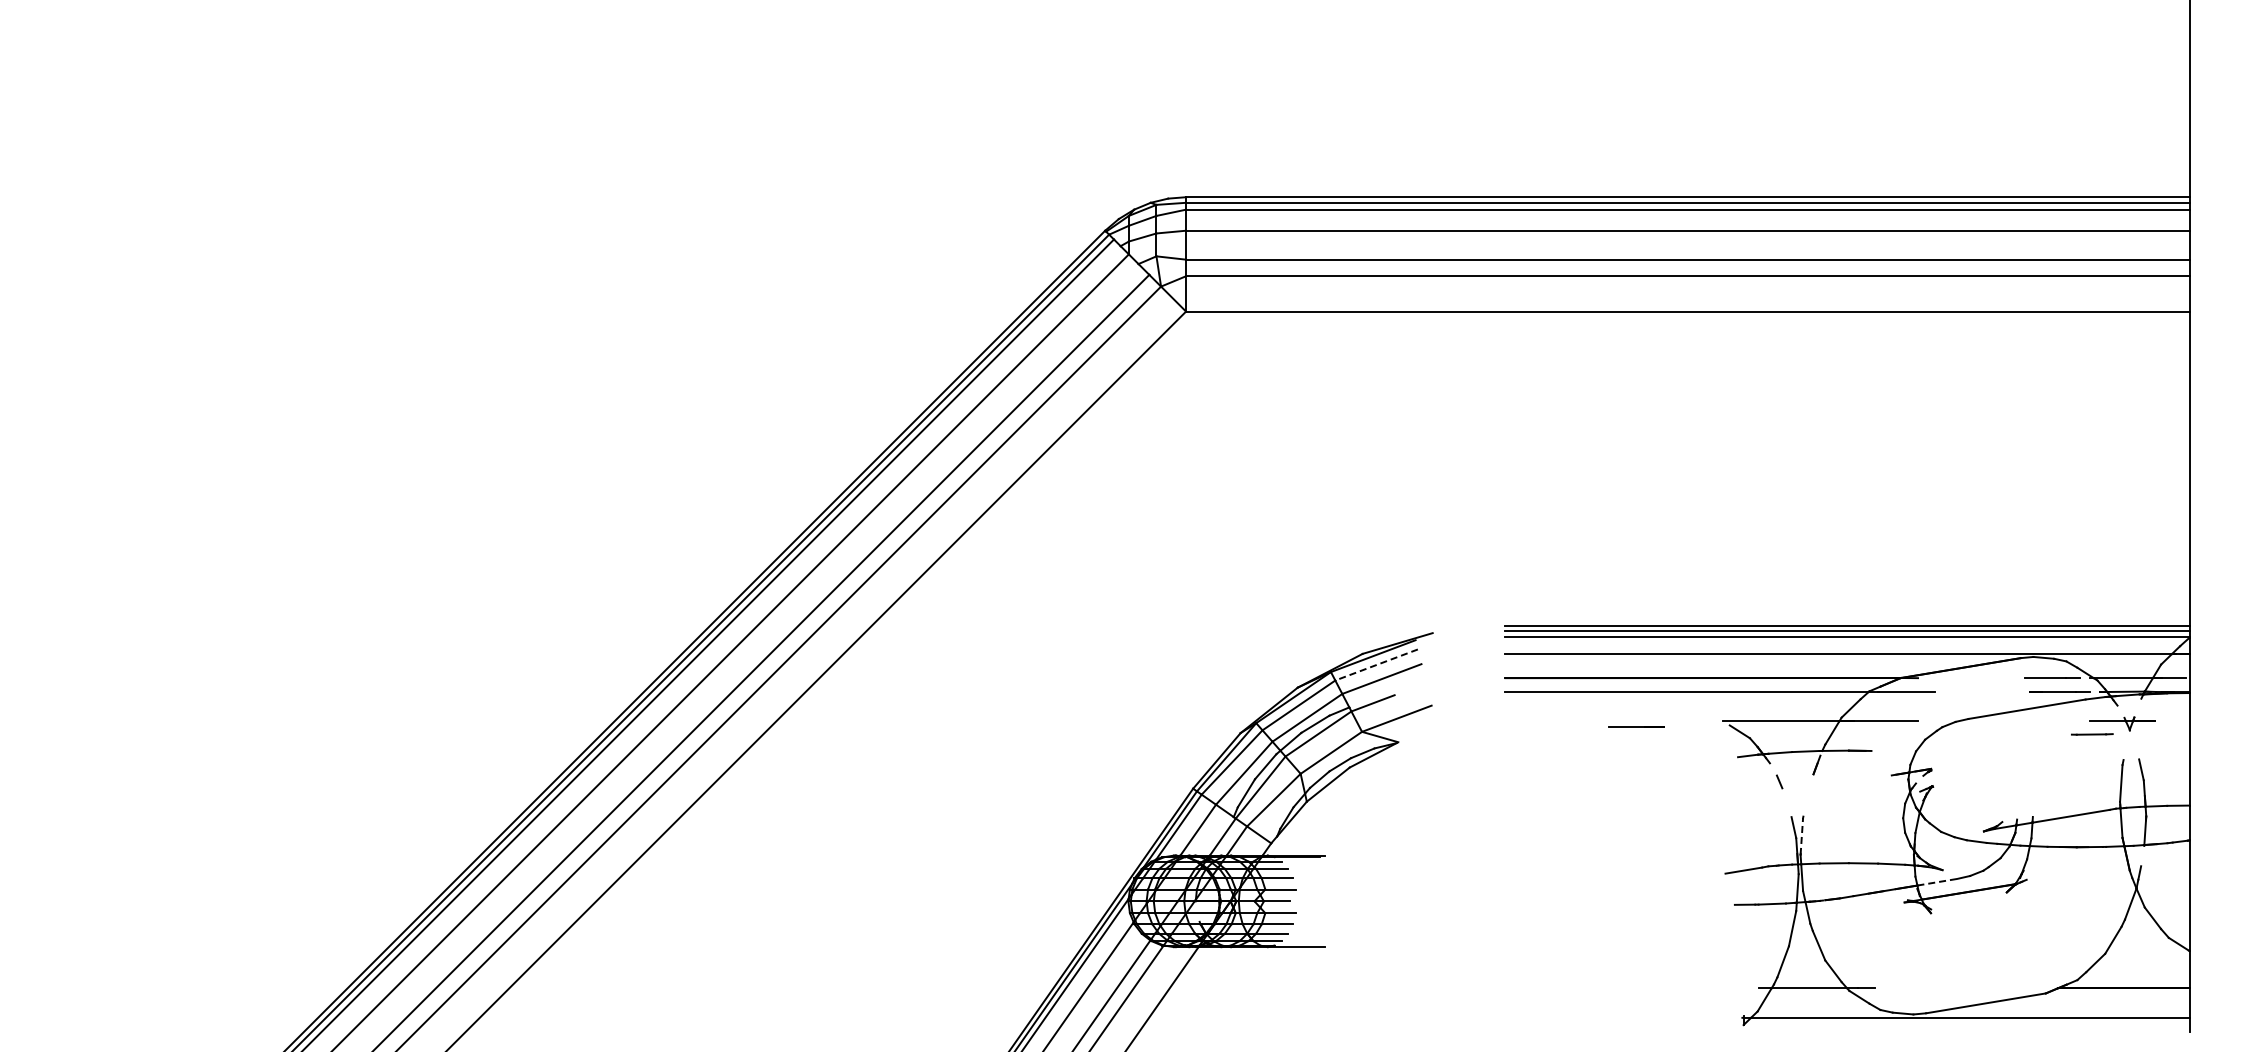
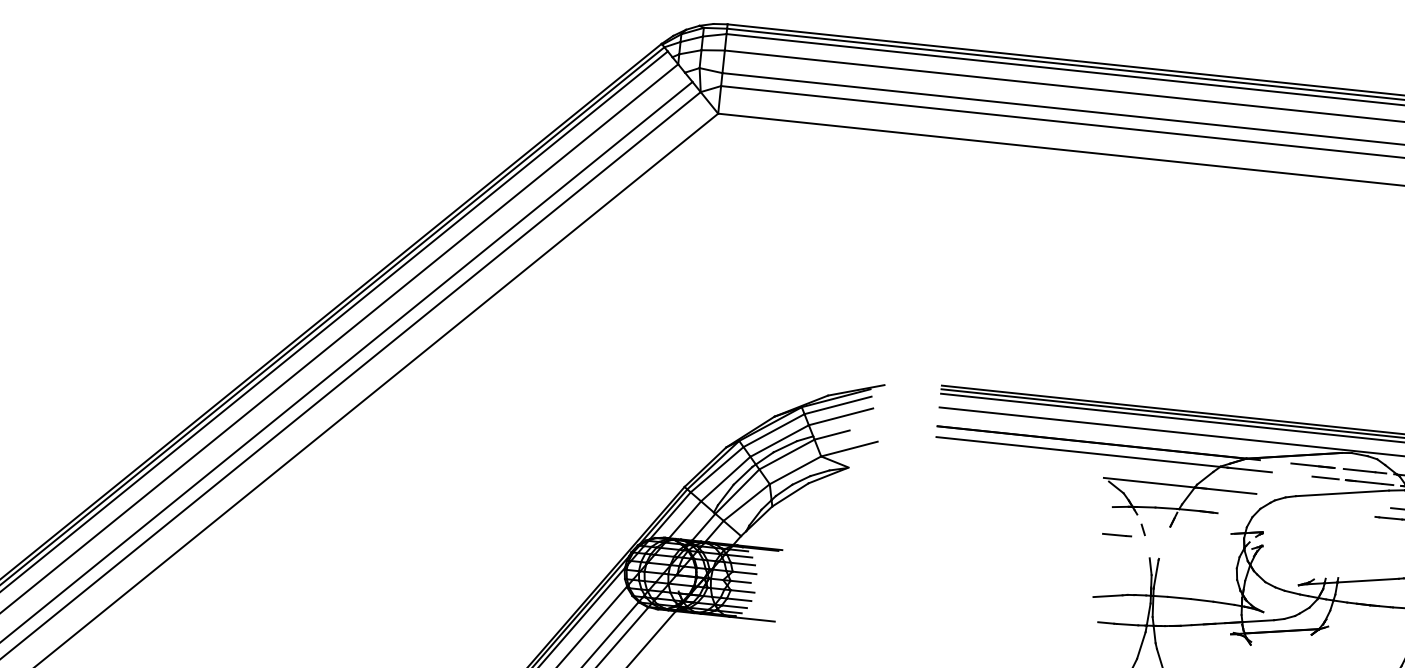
line: (1376, 665) -> (837, 405), dashed -> solid
line: (2003, 691) -> (1325, 477), added
line: (1636, 726) -> (1312, 465), moved
line: (1747, 791) -> (1117, 534), added
line: (1801, 835) -> (1155, 573), dashed -> solid
line: (1937, 882) -> (1258, 621), dashed -> solid

